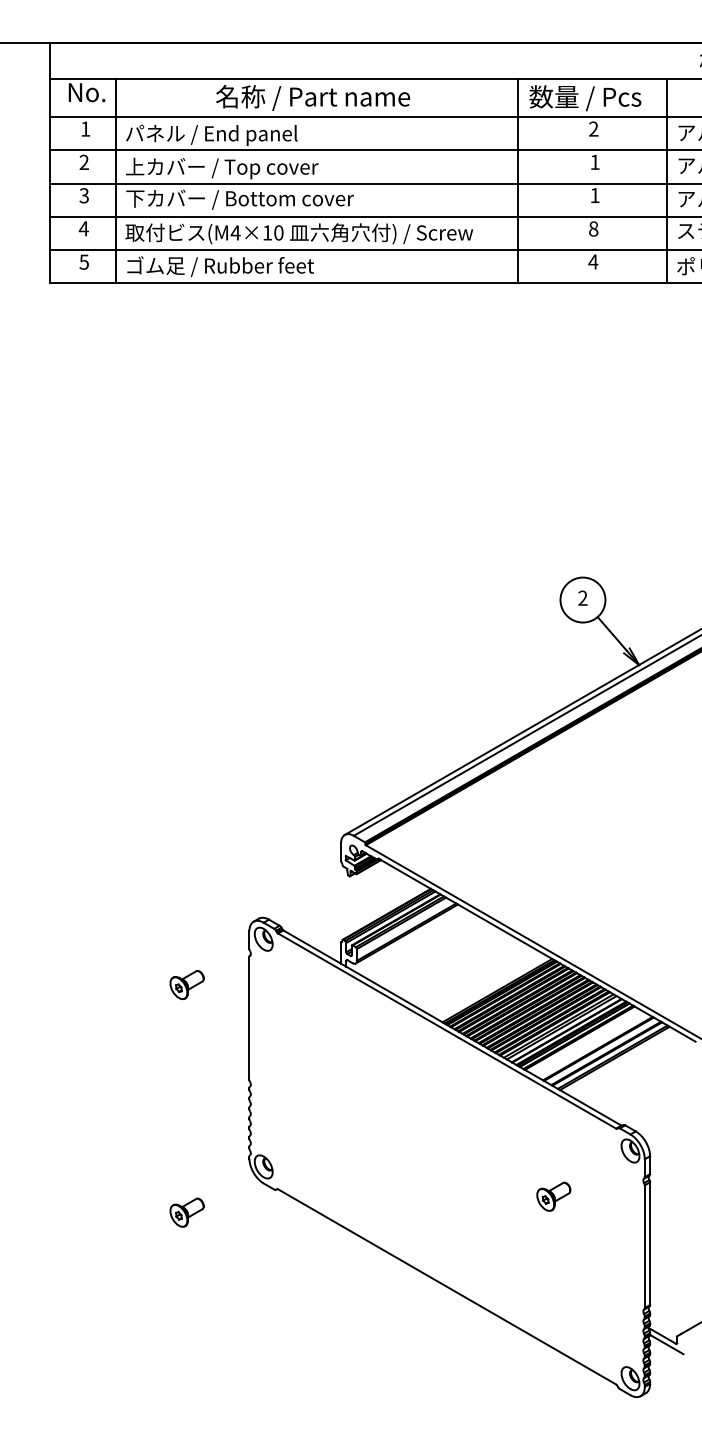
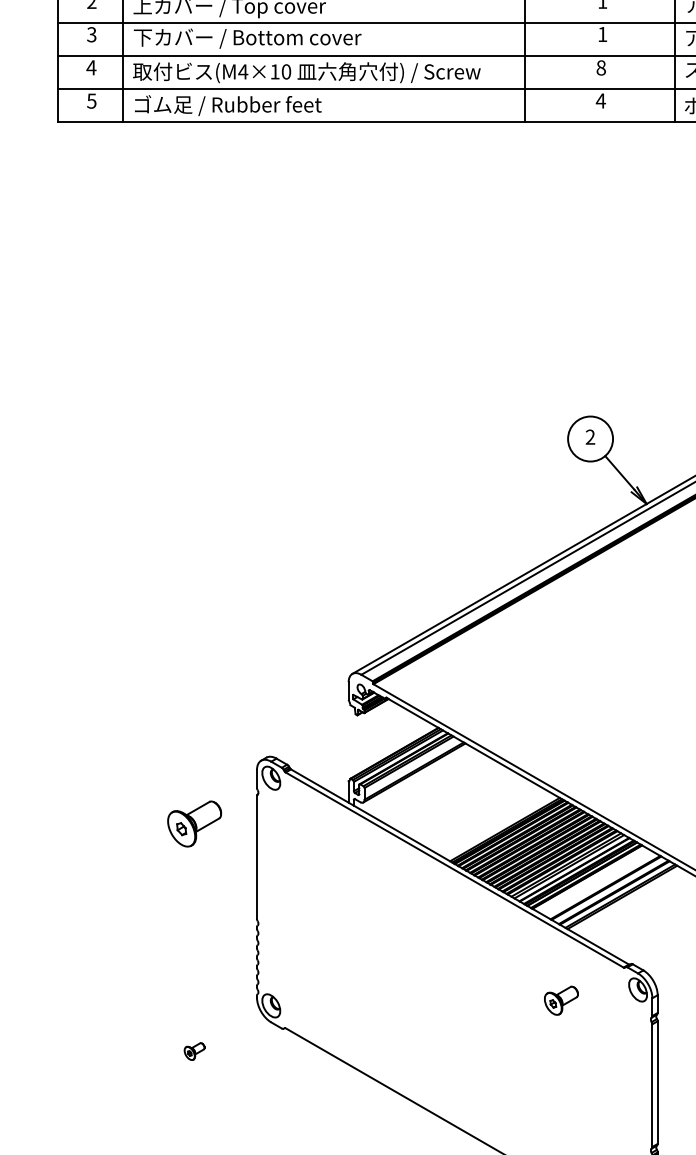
part: (186, 984) -> (194, 823), size x1.6
part: (553, 1196) -> (561, 1000), moved
part: (186, 1212) -> (194, 1051), size x0.6

